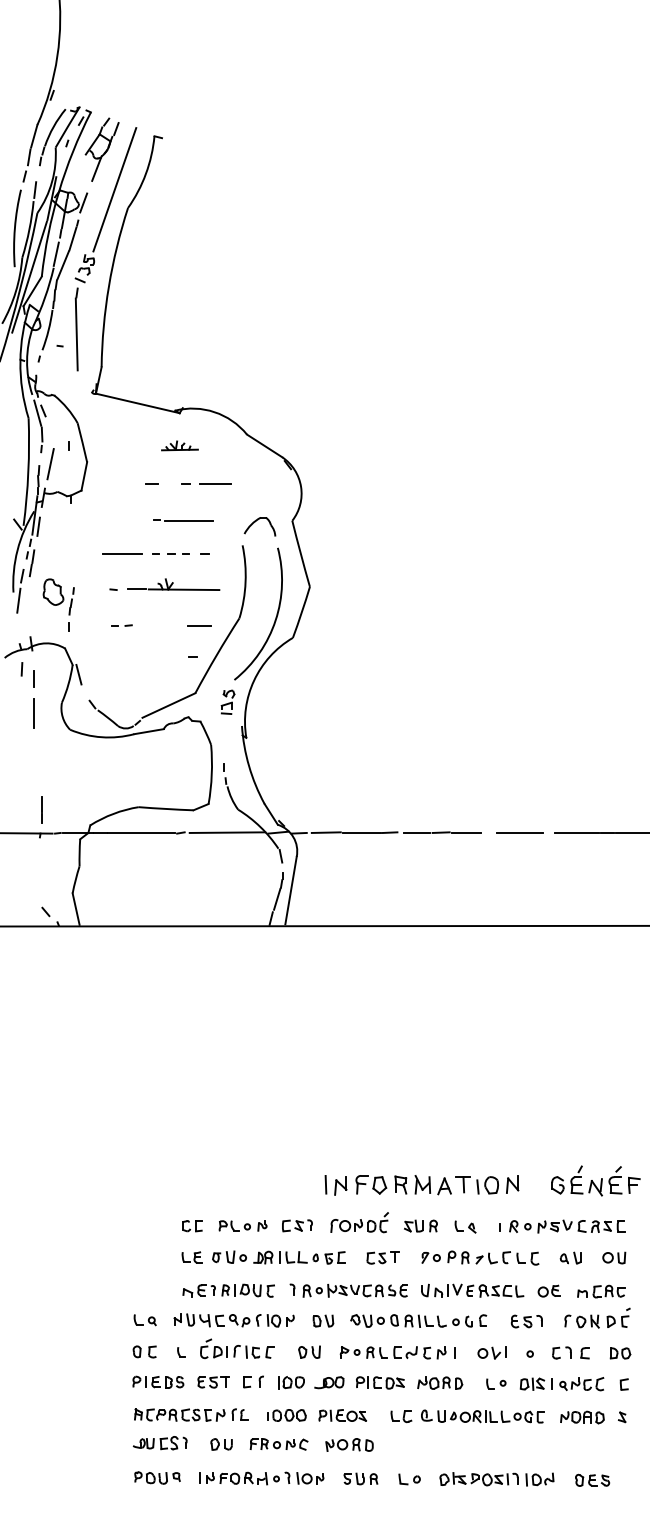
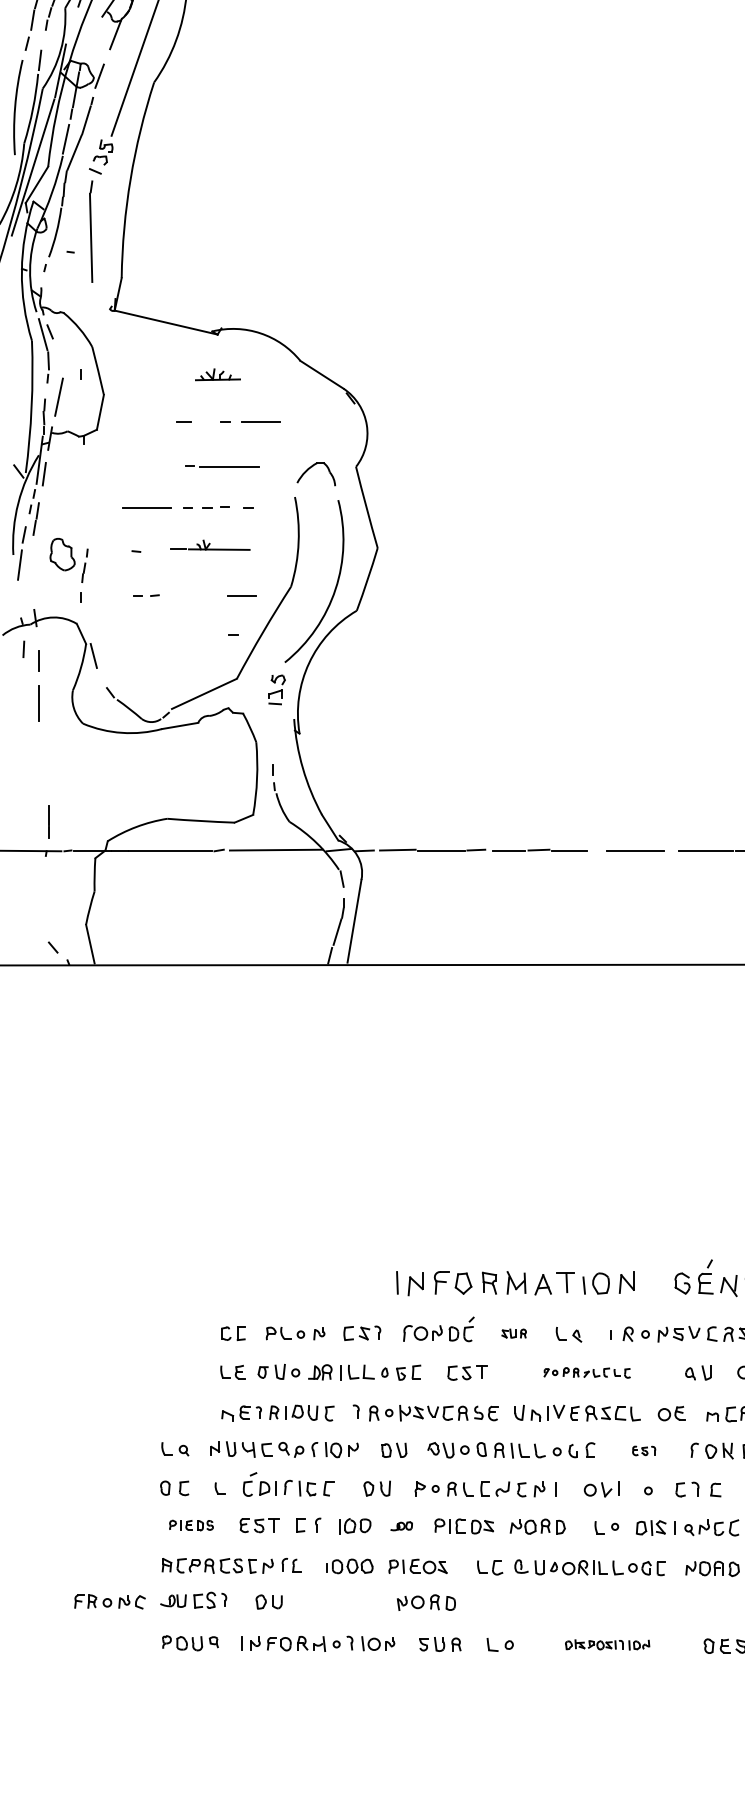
part: (173, 584) -> (210, 545), size x0.7
part: (420, 1225) -> (513, 1332), size x0.6
part: (480, 1257) -> (587, 1372), size x0.6
part: (526, 1321) -> (643, 1450), size x0.6
part: (158, 1381) -> (191, 1524), size x0.7
part: (329, 1382) -> (401, 1525), size x0.6
part: (278, 1444) -> (109, 1602), moved
part: (496, 1479) -> (607, 1645), size x0.6

